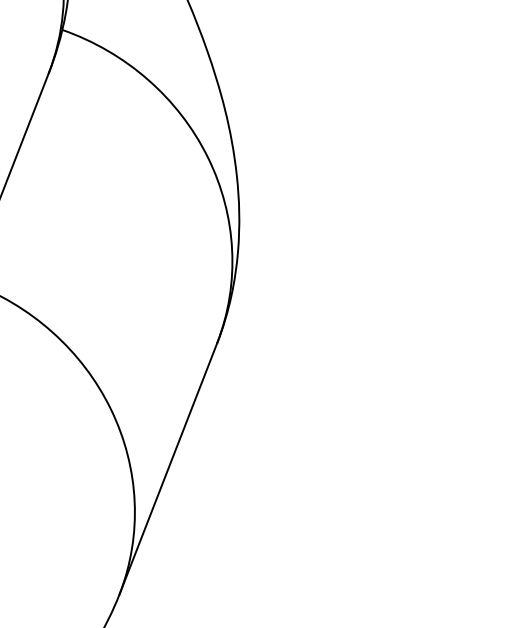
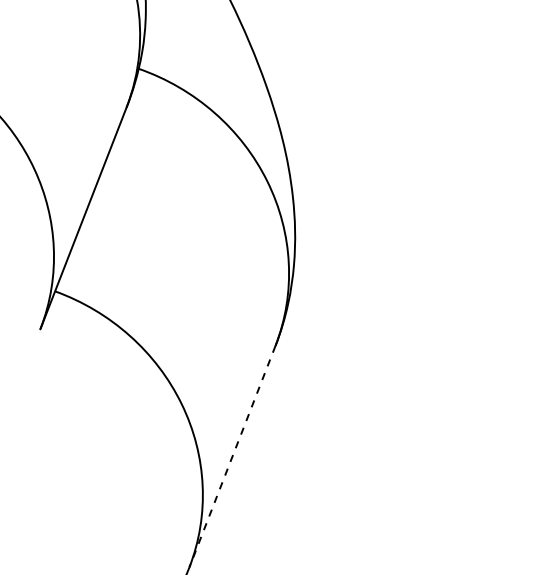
line: (168, 468) -> (232, 456), solid -> dashed

